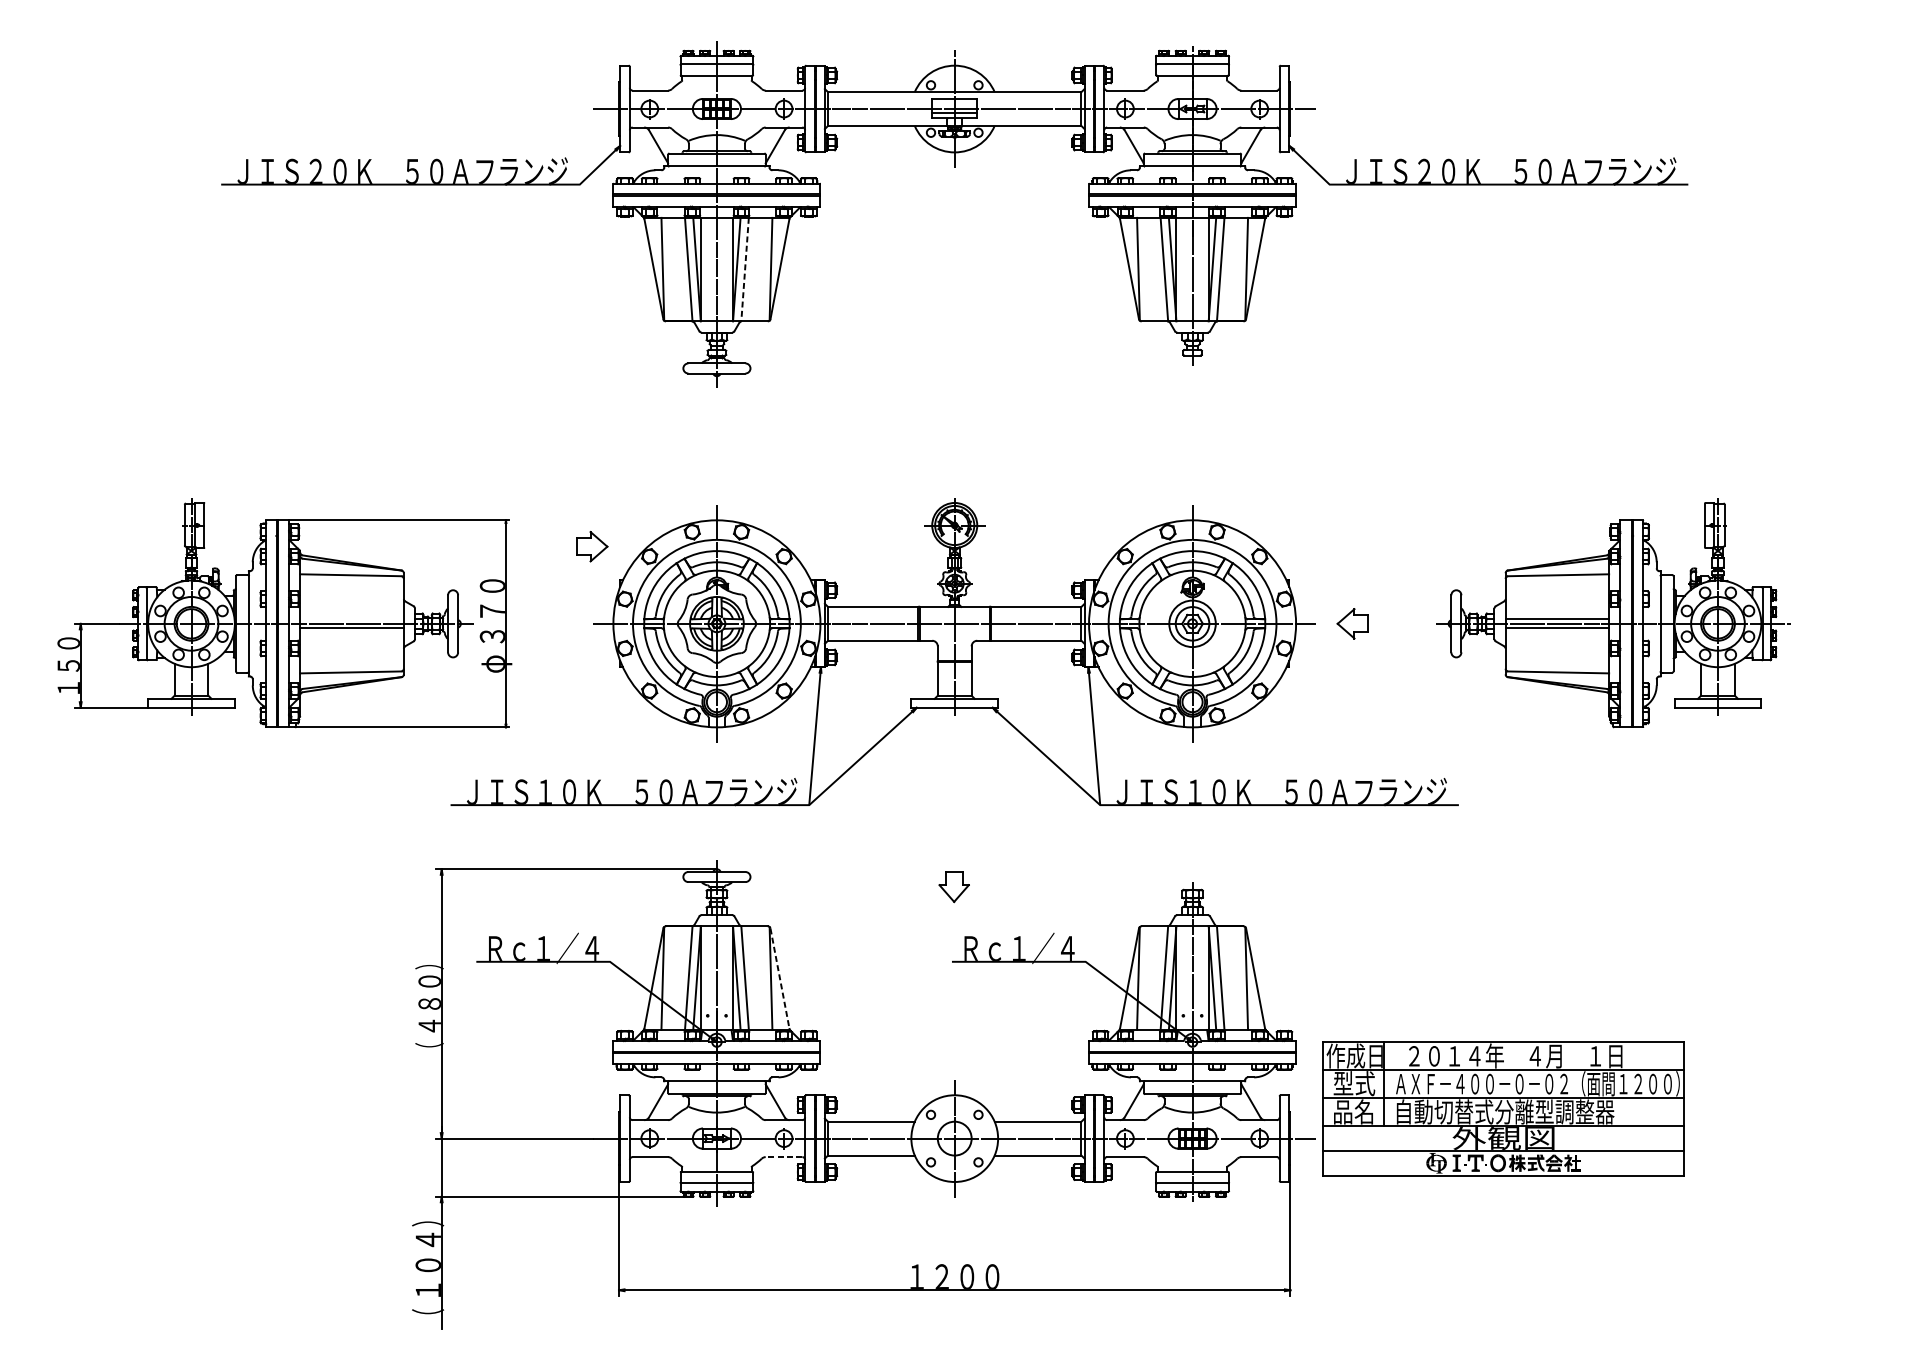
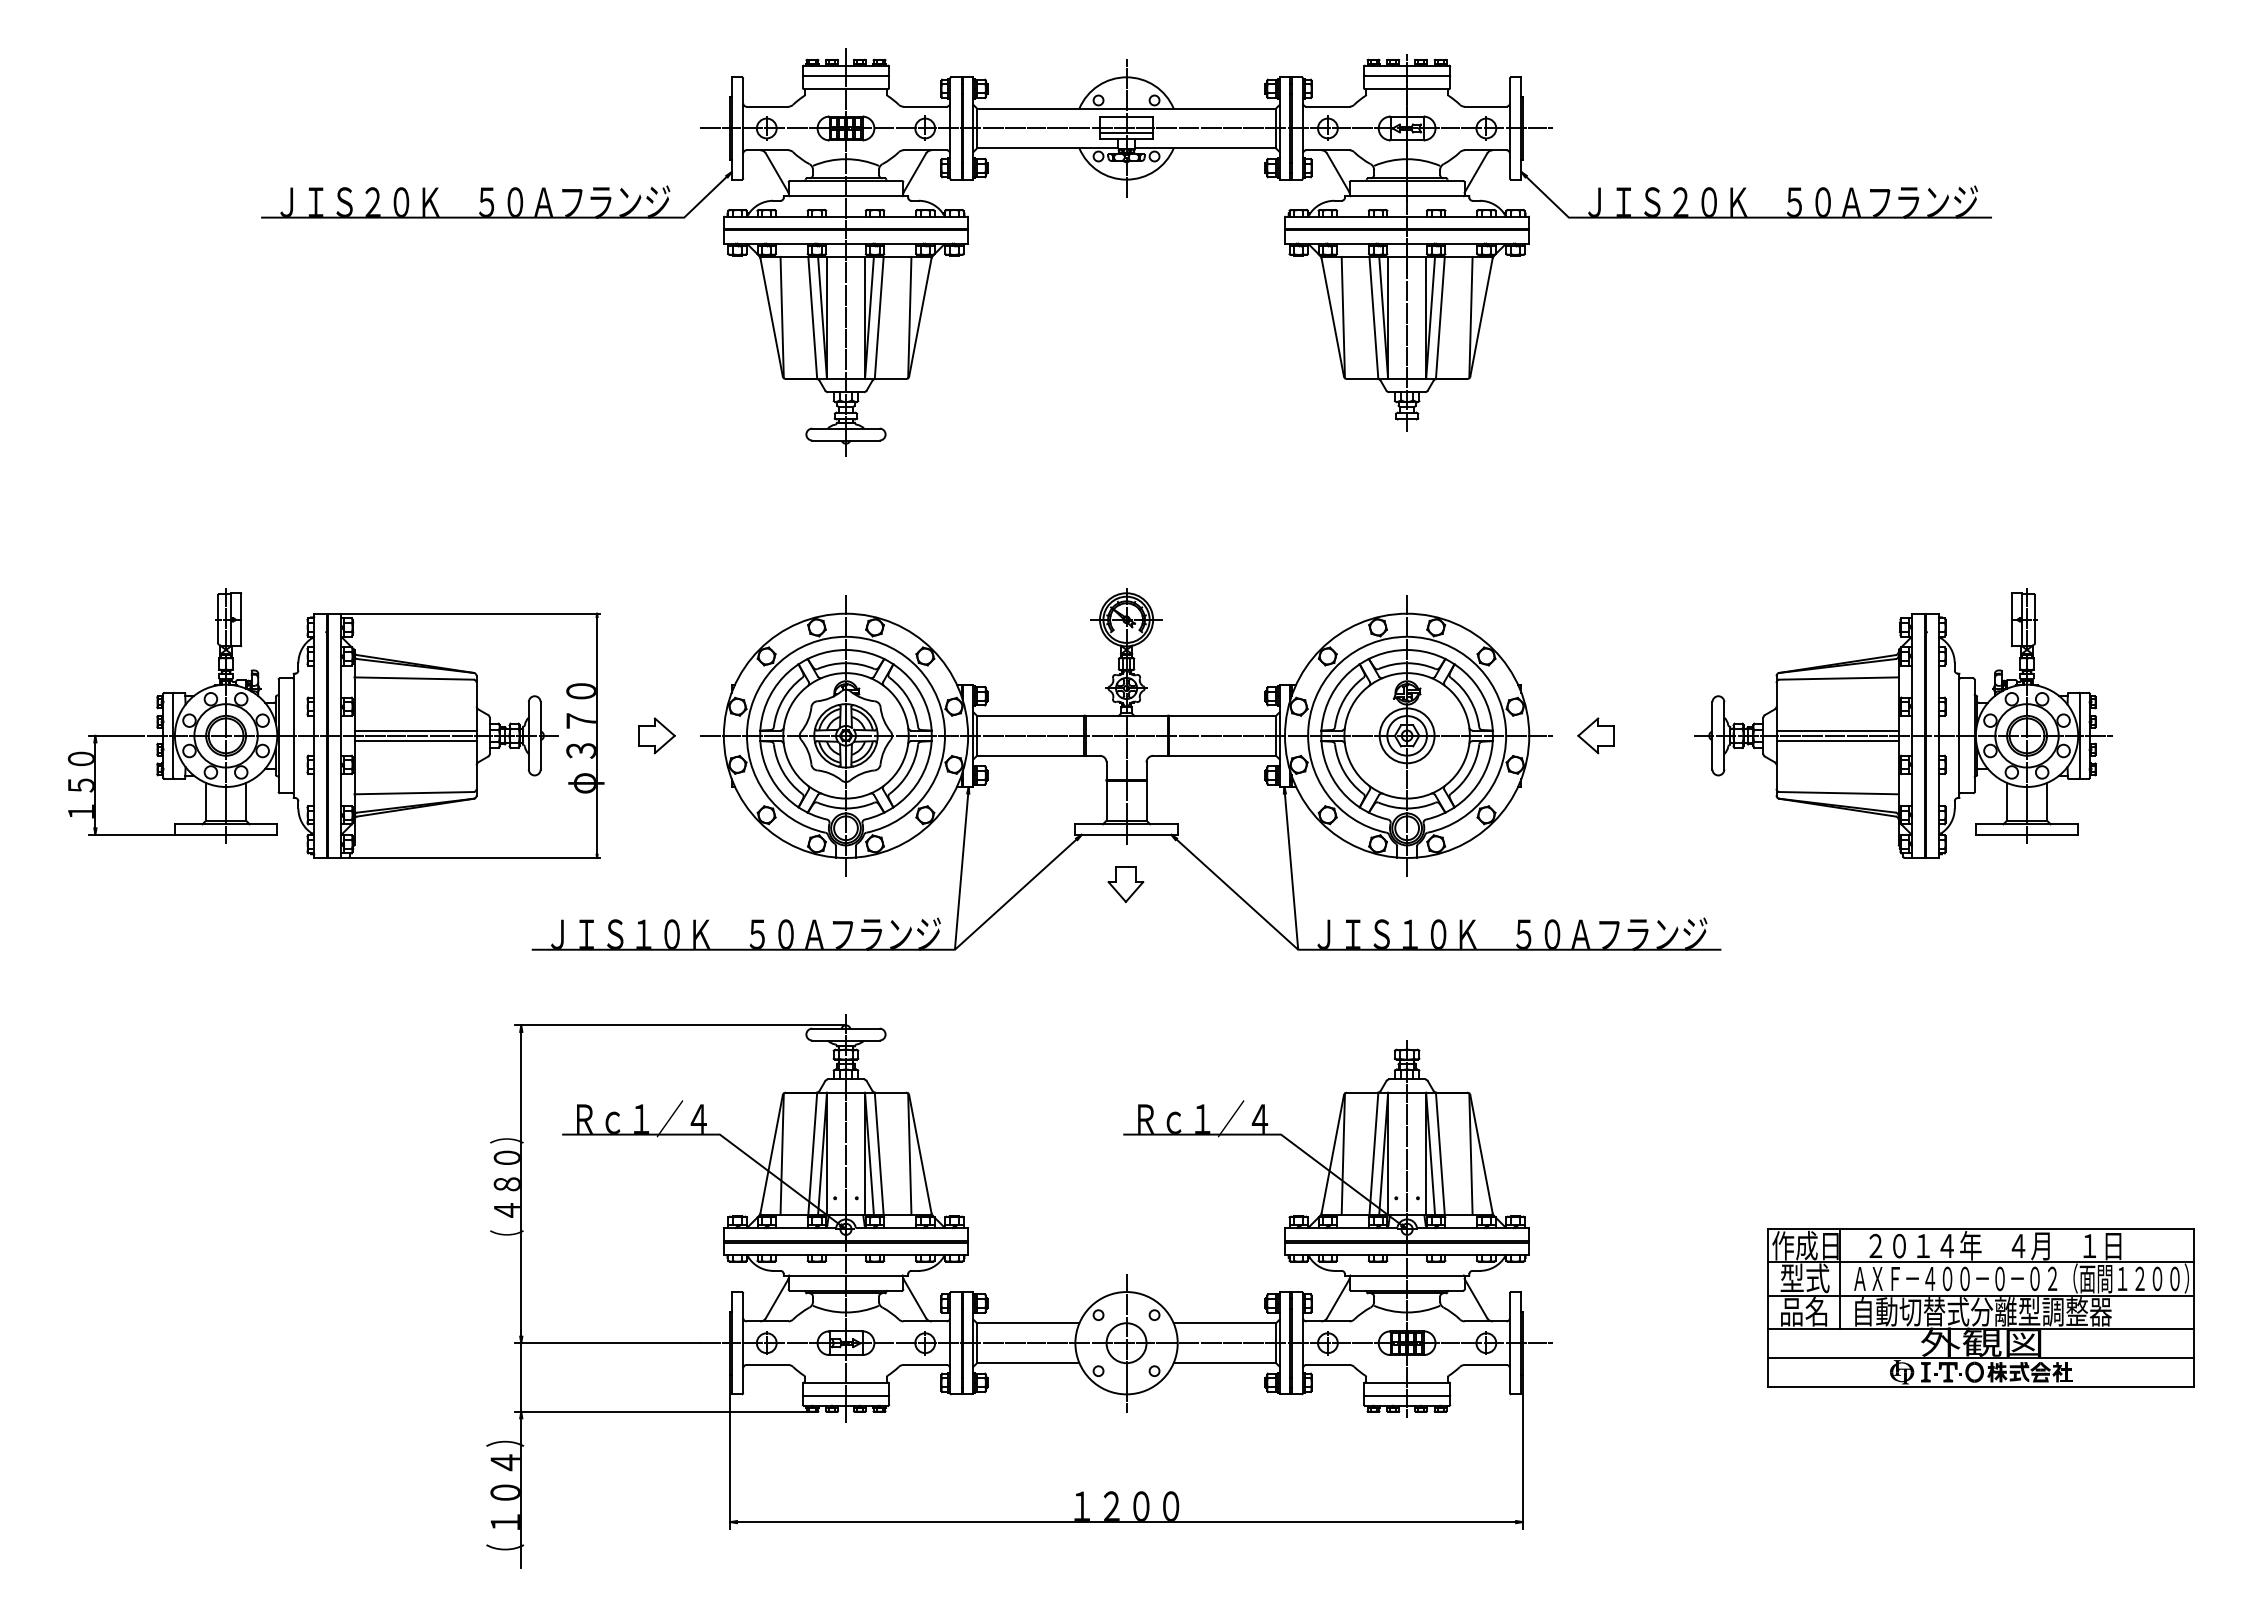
line: (745, 270) -> (879, 318), dashed -> solid
part: (591, 546) -> (656, 735), moved
line: (352, 619) -> (415, 730), added
part: (953, 887) -> (1125, 884), moved
line: (780, 978) -> (920, 1154), dashed -> solid
part: (1503, 1108) -> (1980, 1307), moved
line: (784, 1156) -> (925, 1364), dashed -> solid

